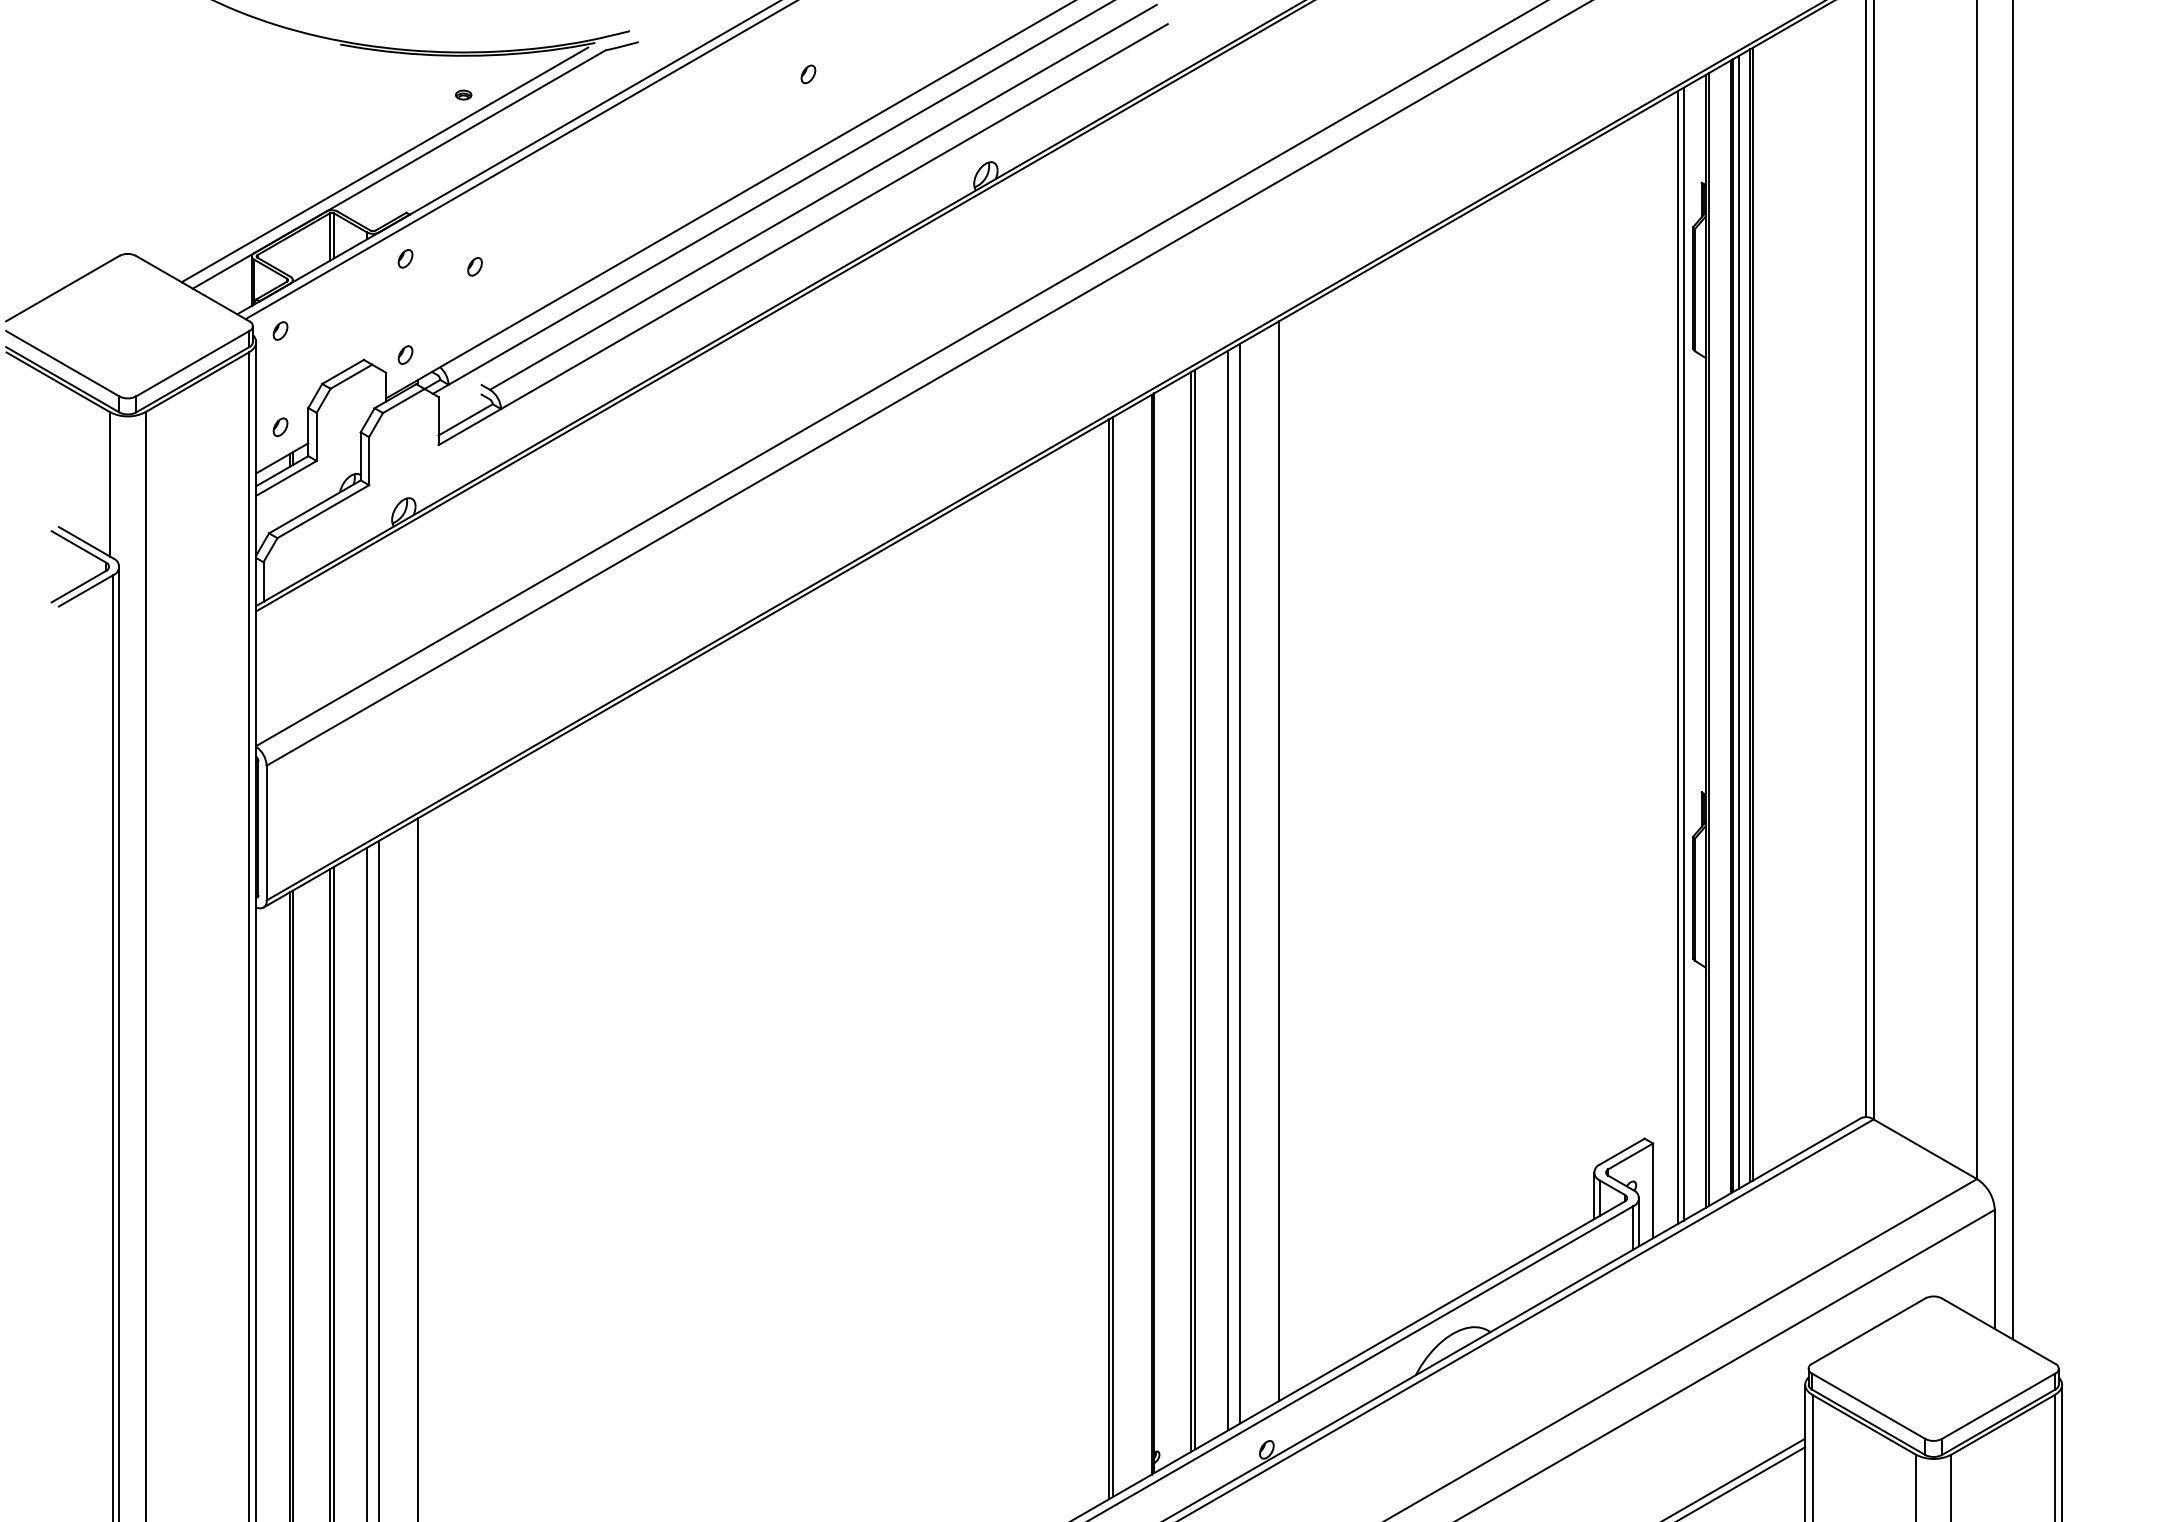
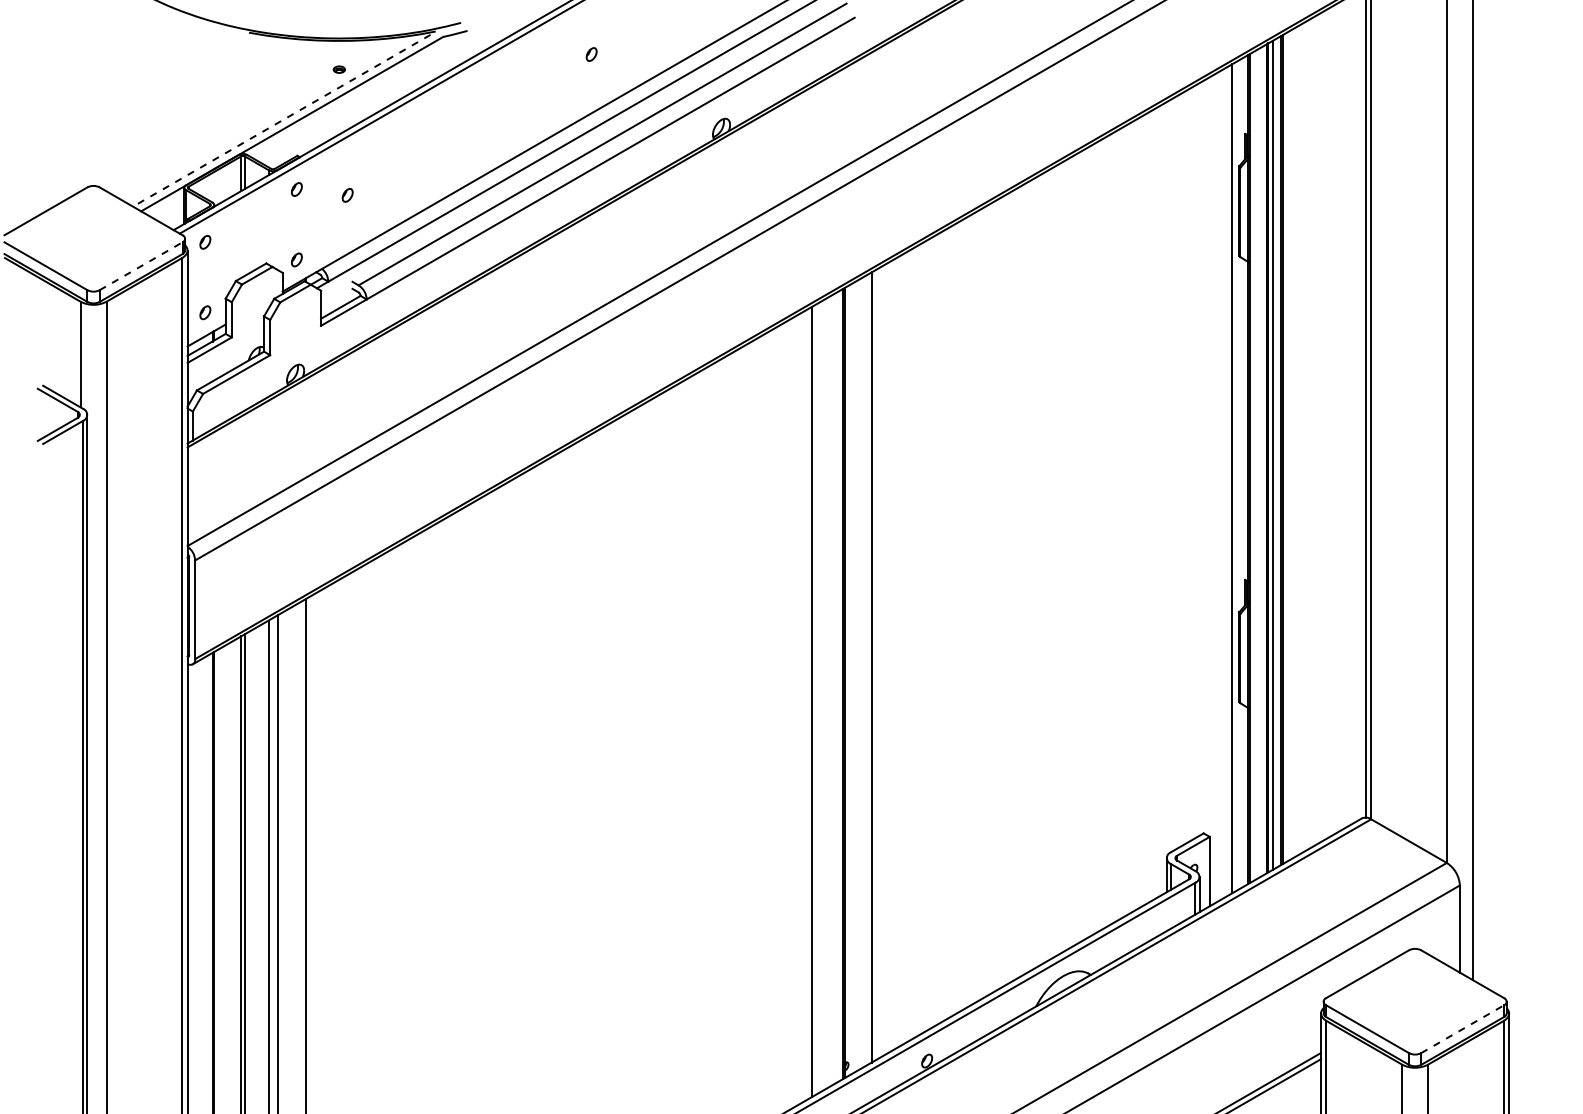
line: (384, 164) -> (281, 120), solid -> dashed
line: (193, 363) -> (141, 266), solid -> dashed
line: (1678, 657) -> (1228, 481), removed
line: (1279, 860) -> (936, 629), removed
line: (1240, 883) -> (907, 646), removed
line: (1228, 890) -> (899, 651), removed
line: (1195, 909) -> (874, 665), removed
line: (1112, 957) -> (814, 700), removed
line: (1999, 1405) -> (1463, 1028), solid -> dashed

